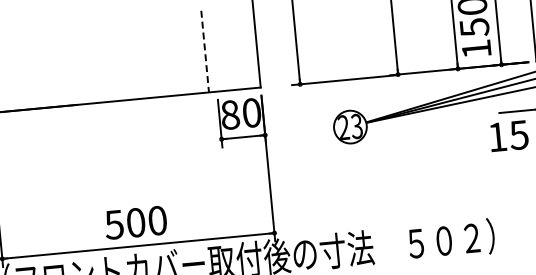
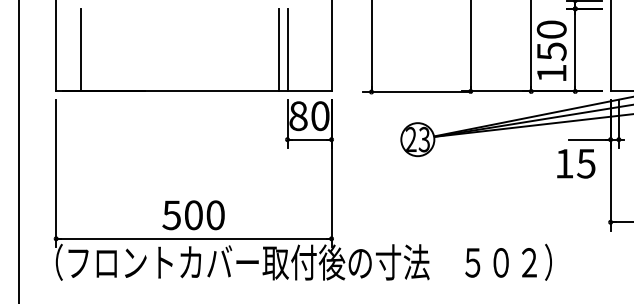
line: (213, 50) -> (287, 49), added
line: (205, 51) -> (279, 50), dashed -> solid
line: (8, 69) -> (80, 49), added

